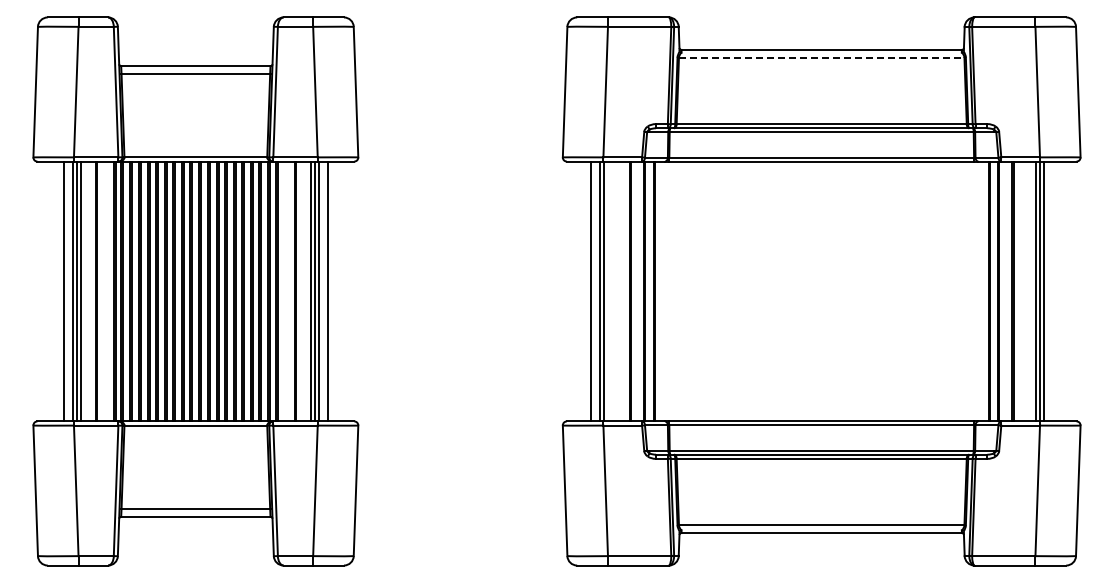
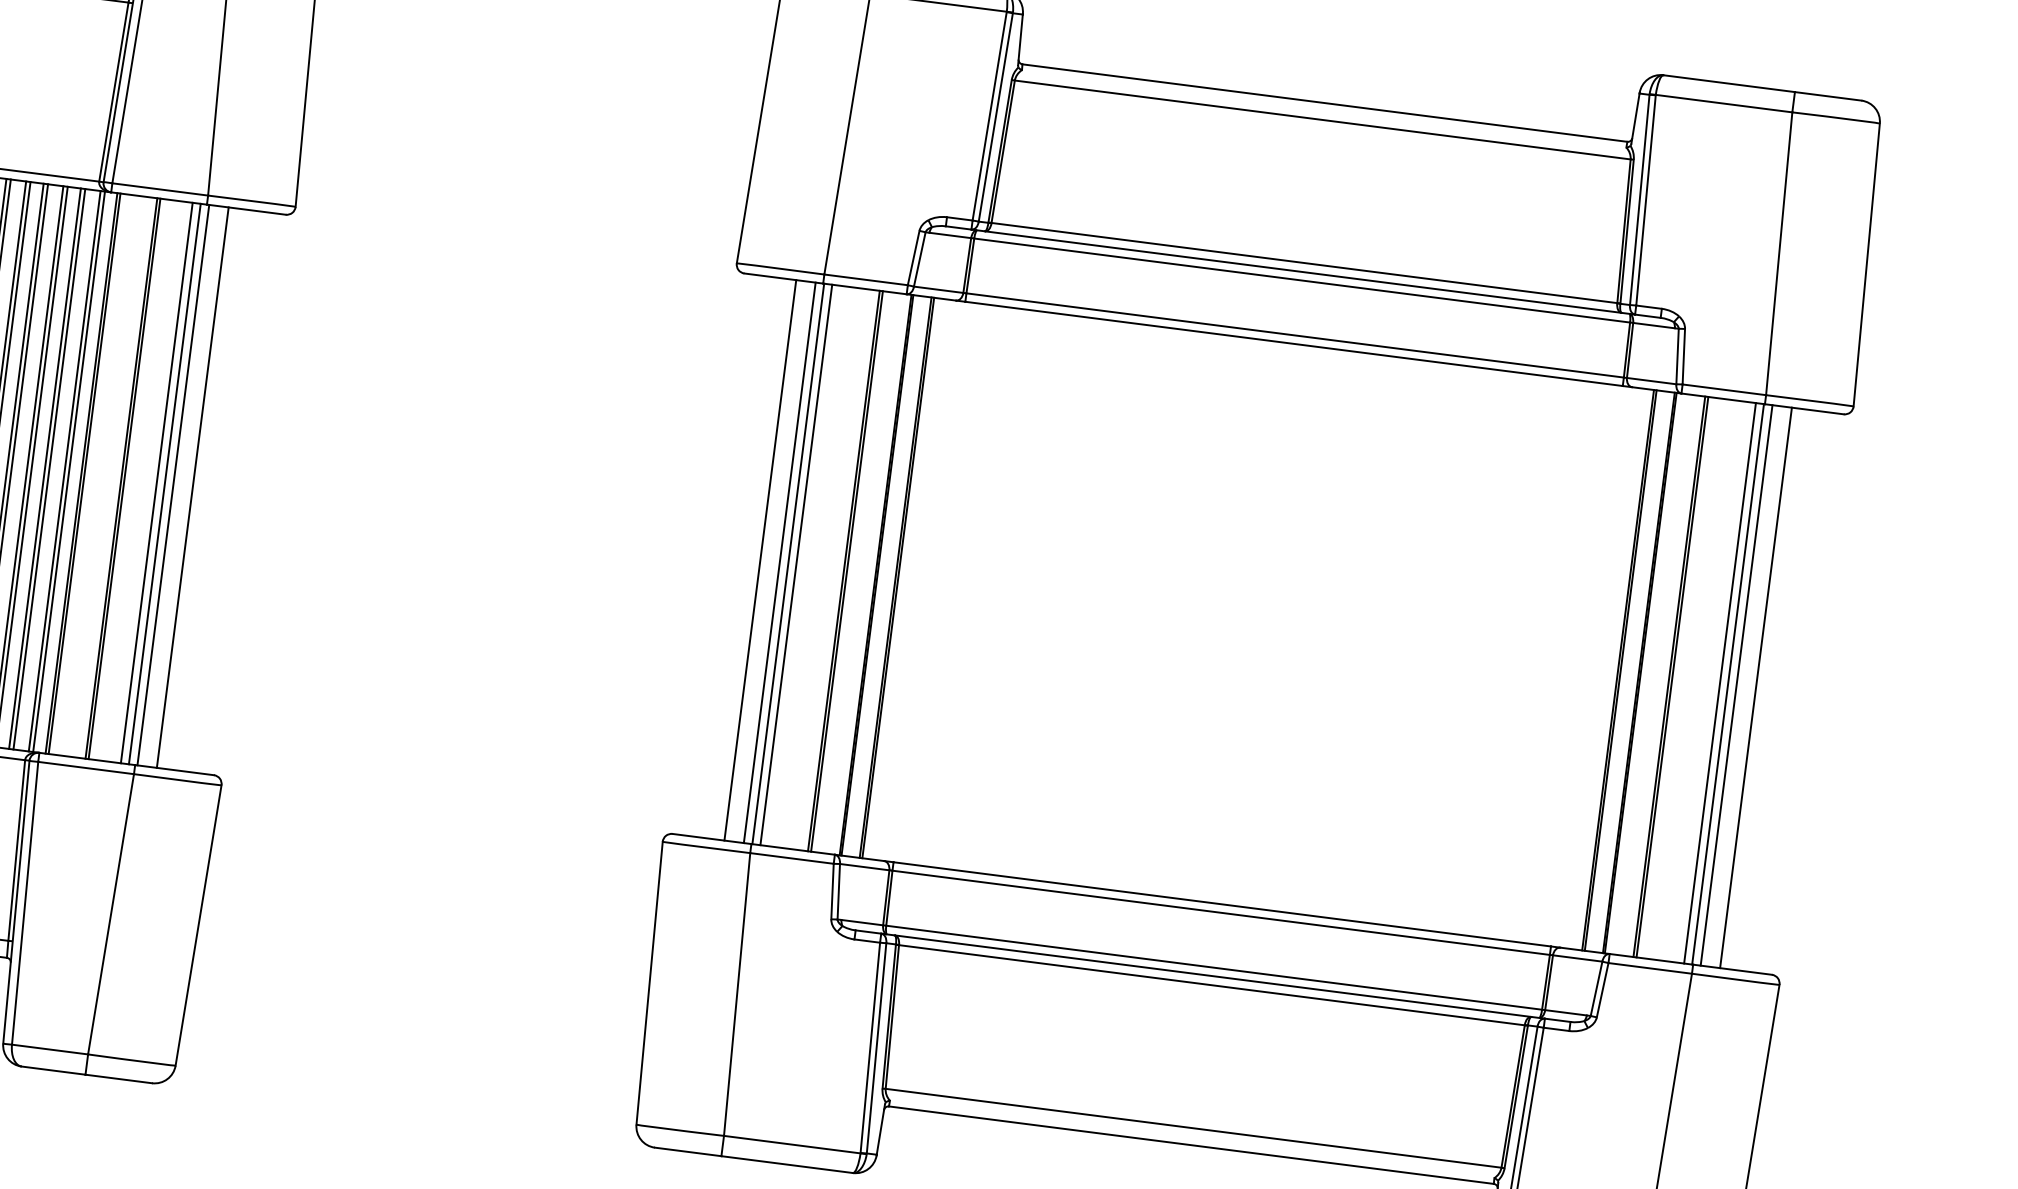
line: (821, 57) -> (1322, 119), dashed -> solid
line: (607, 291) -> (796, 564), added
line: (1052, 291) -> (1756, 687), added

